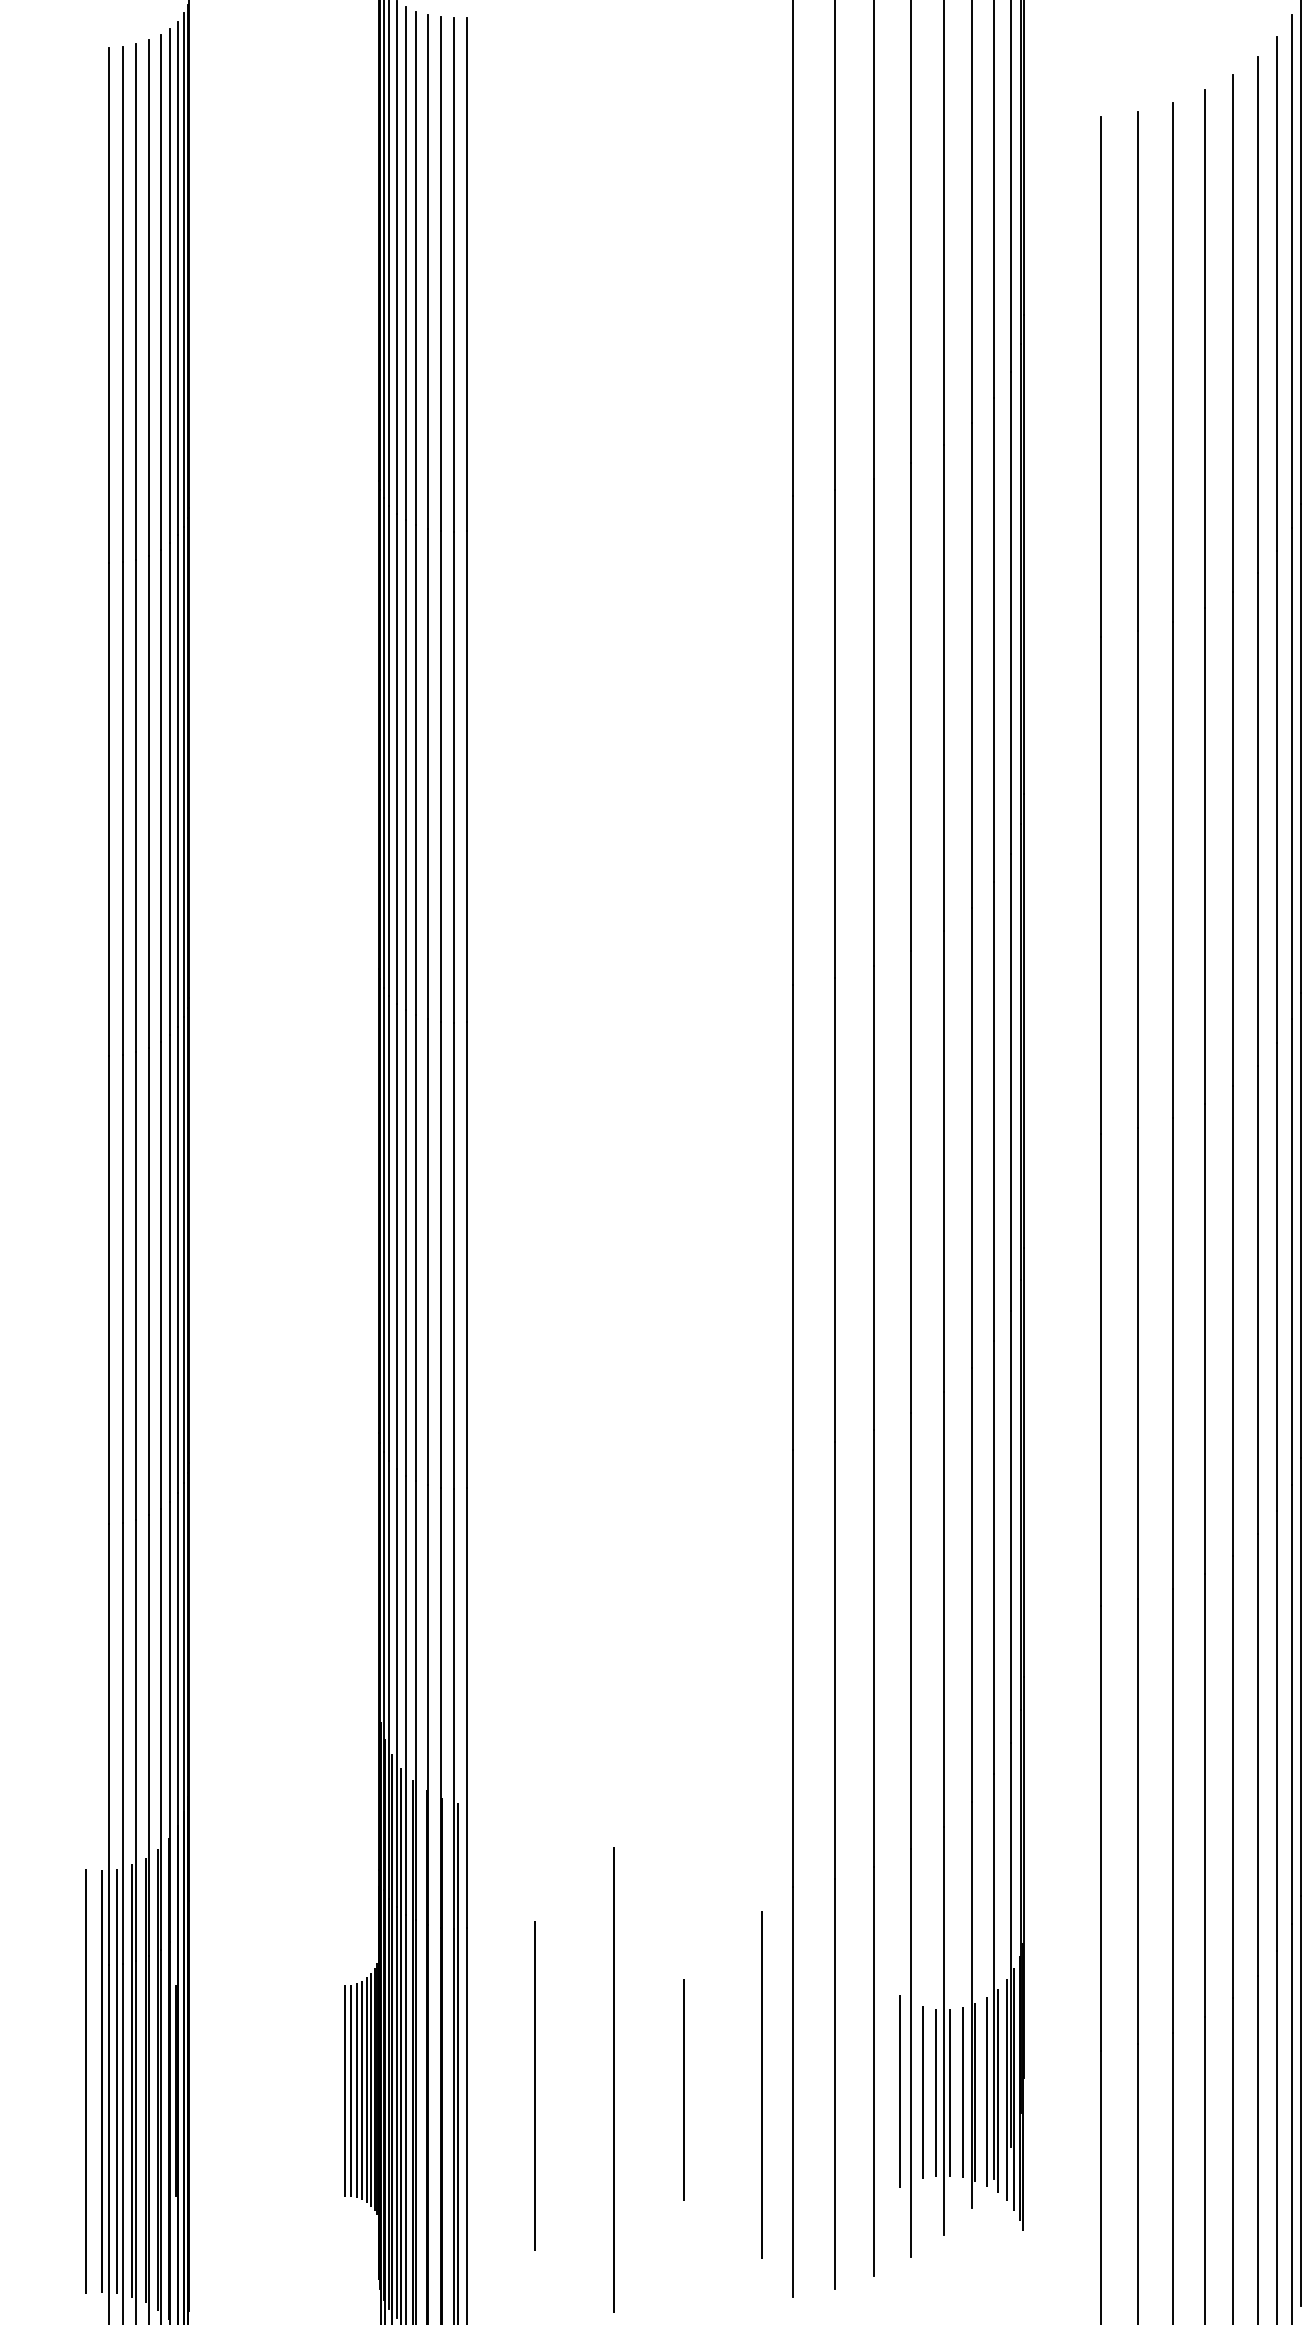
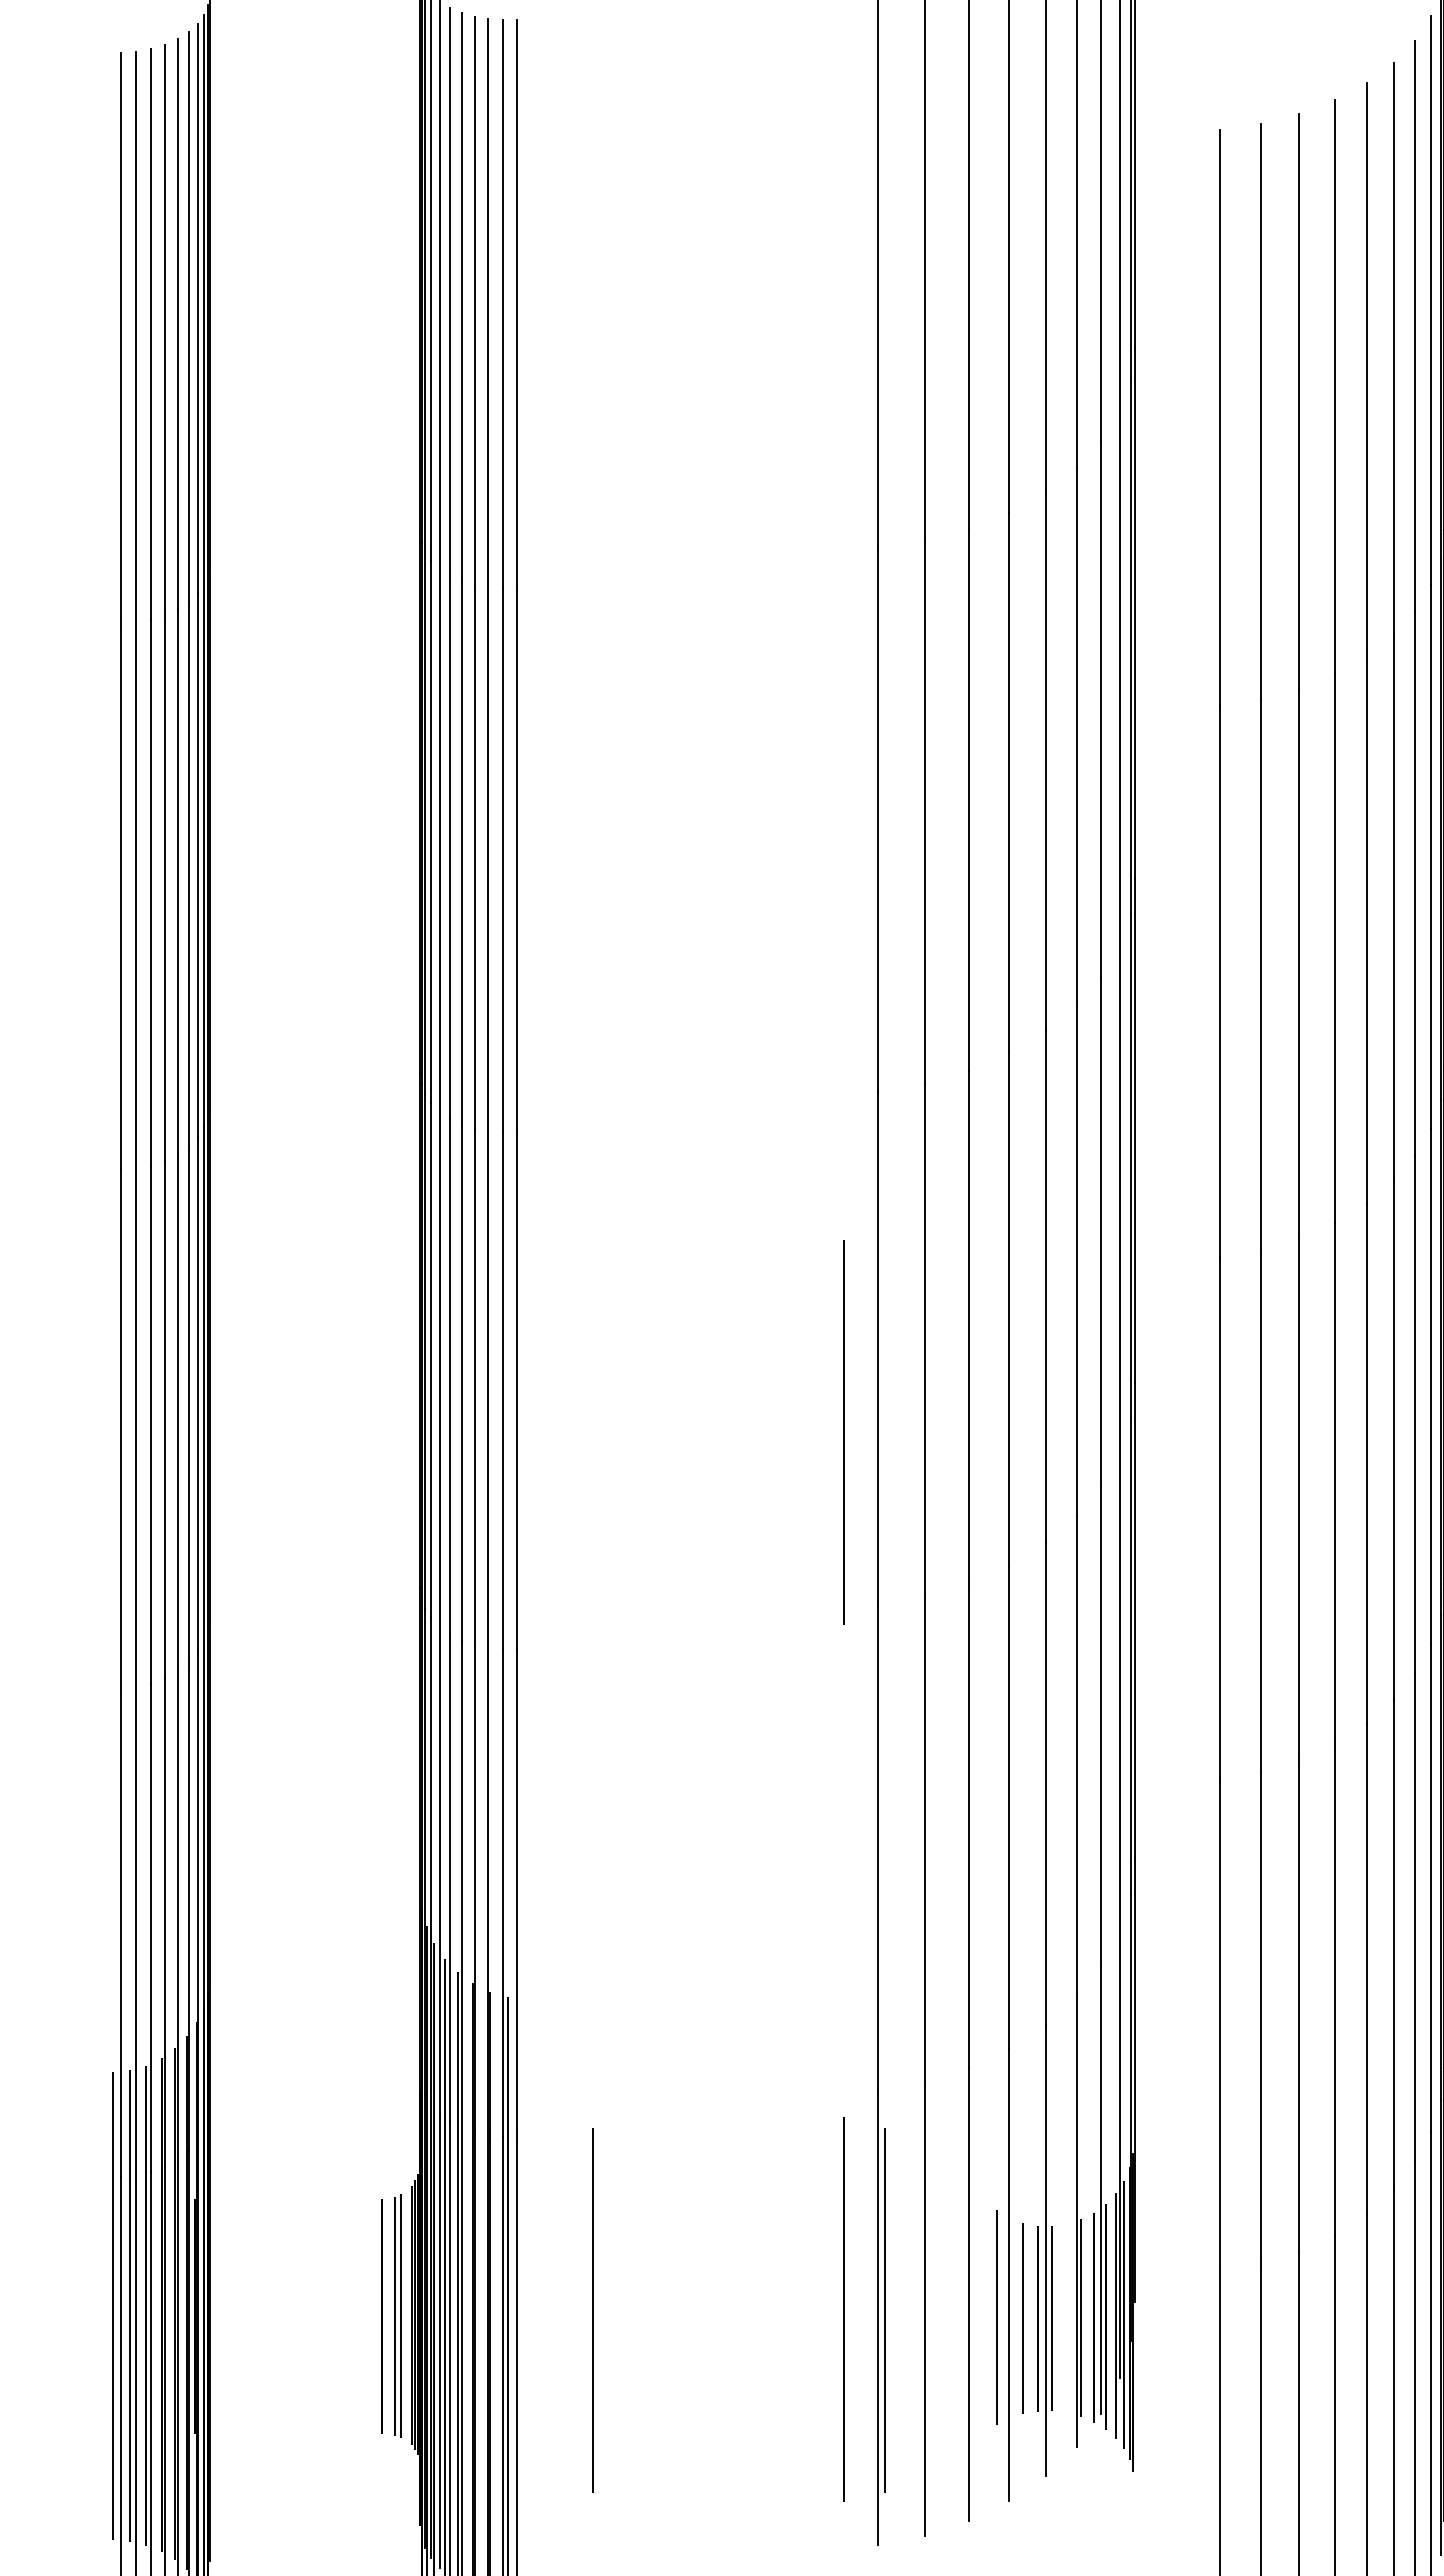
line: (761, 1292) -> (843, 1432), added
line: (613, 2079) -> (679, 2303), removed
line: (86, 2080) -> (95, 2305), removed
line: (798, 2085) -> (884, 2310), added
line: (366, 2089) -> (406, 2315), removed
line: (351, 2090) -> (389, 2316), removed
line: (684, 2090) -> (758, 2316), removed
line: (962, 2092) -> (1066, 2318), removed

